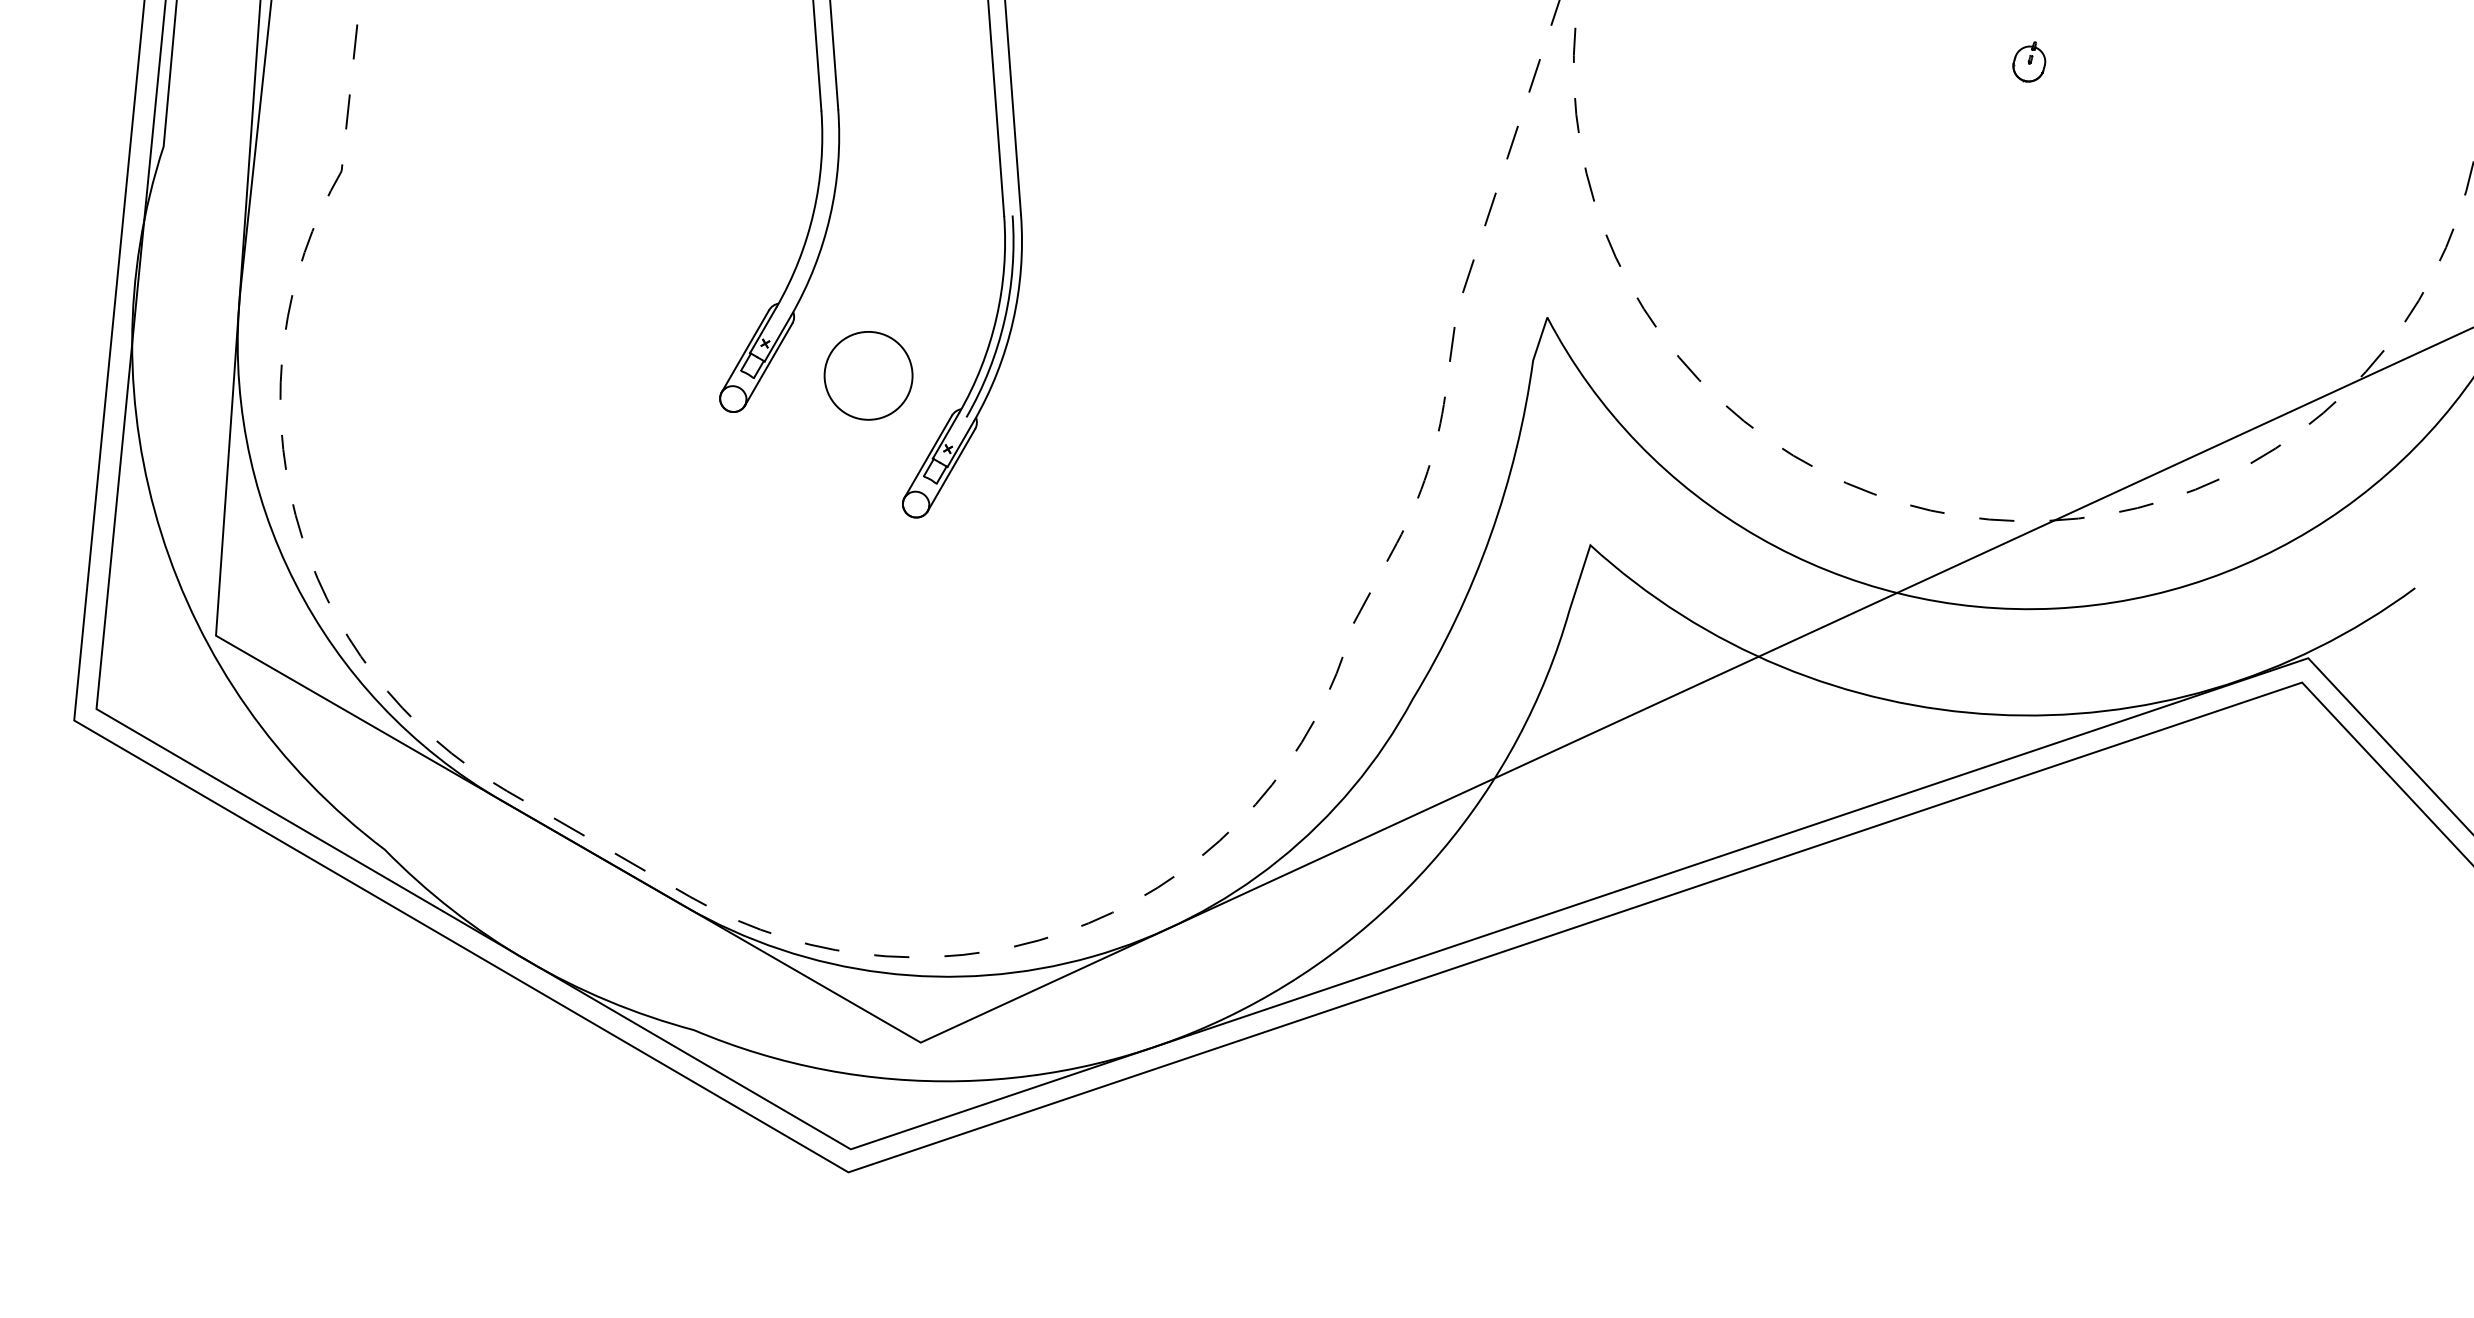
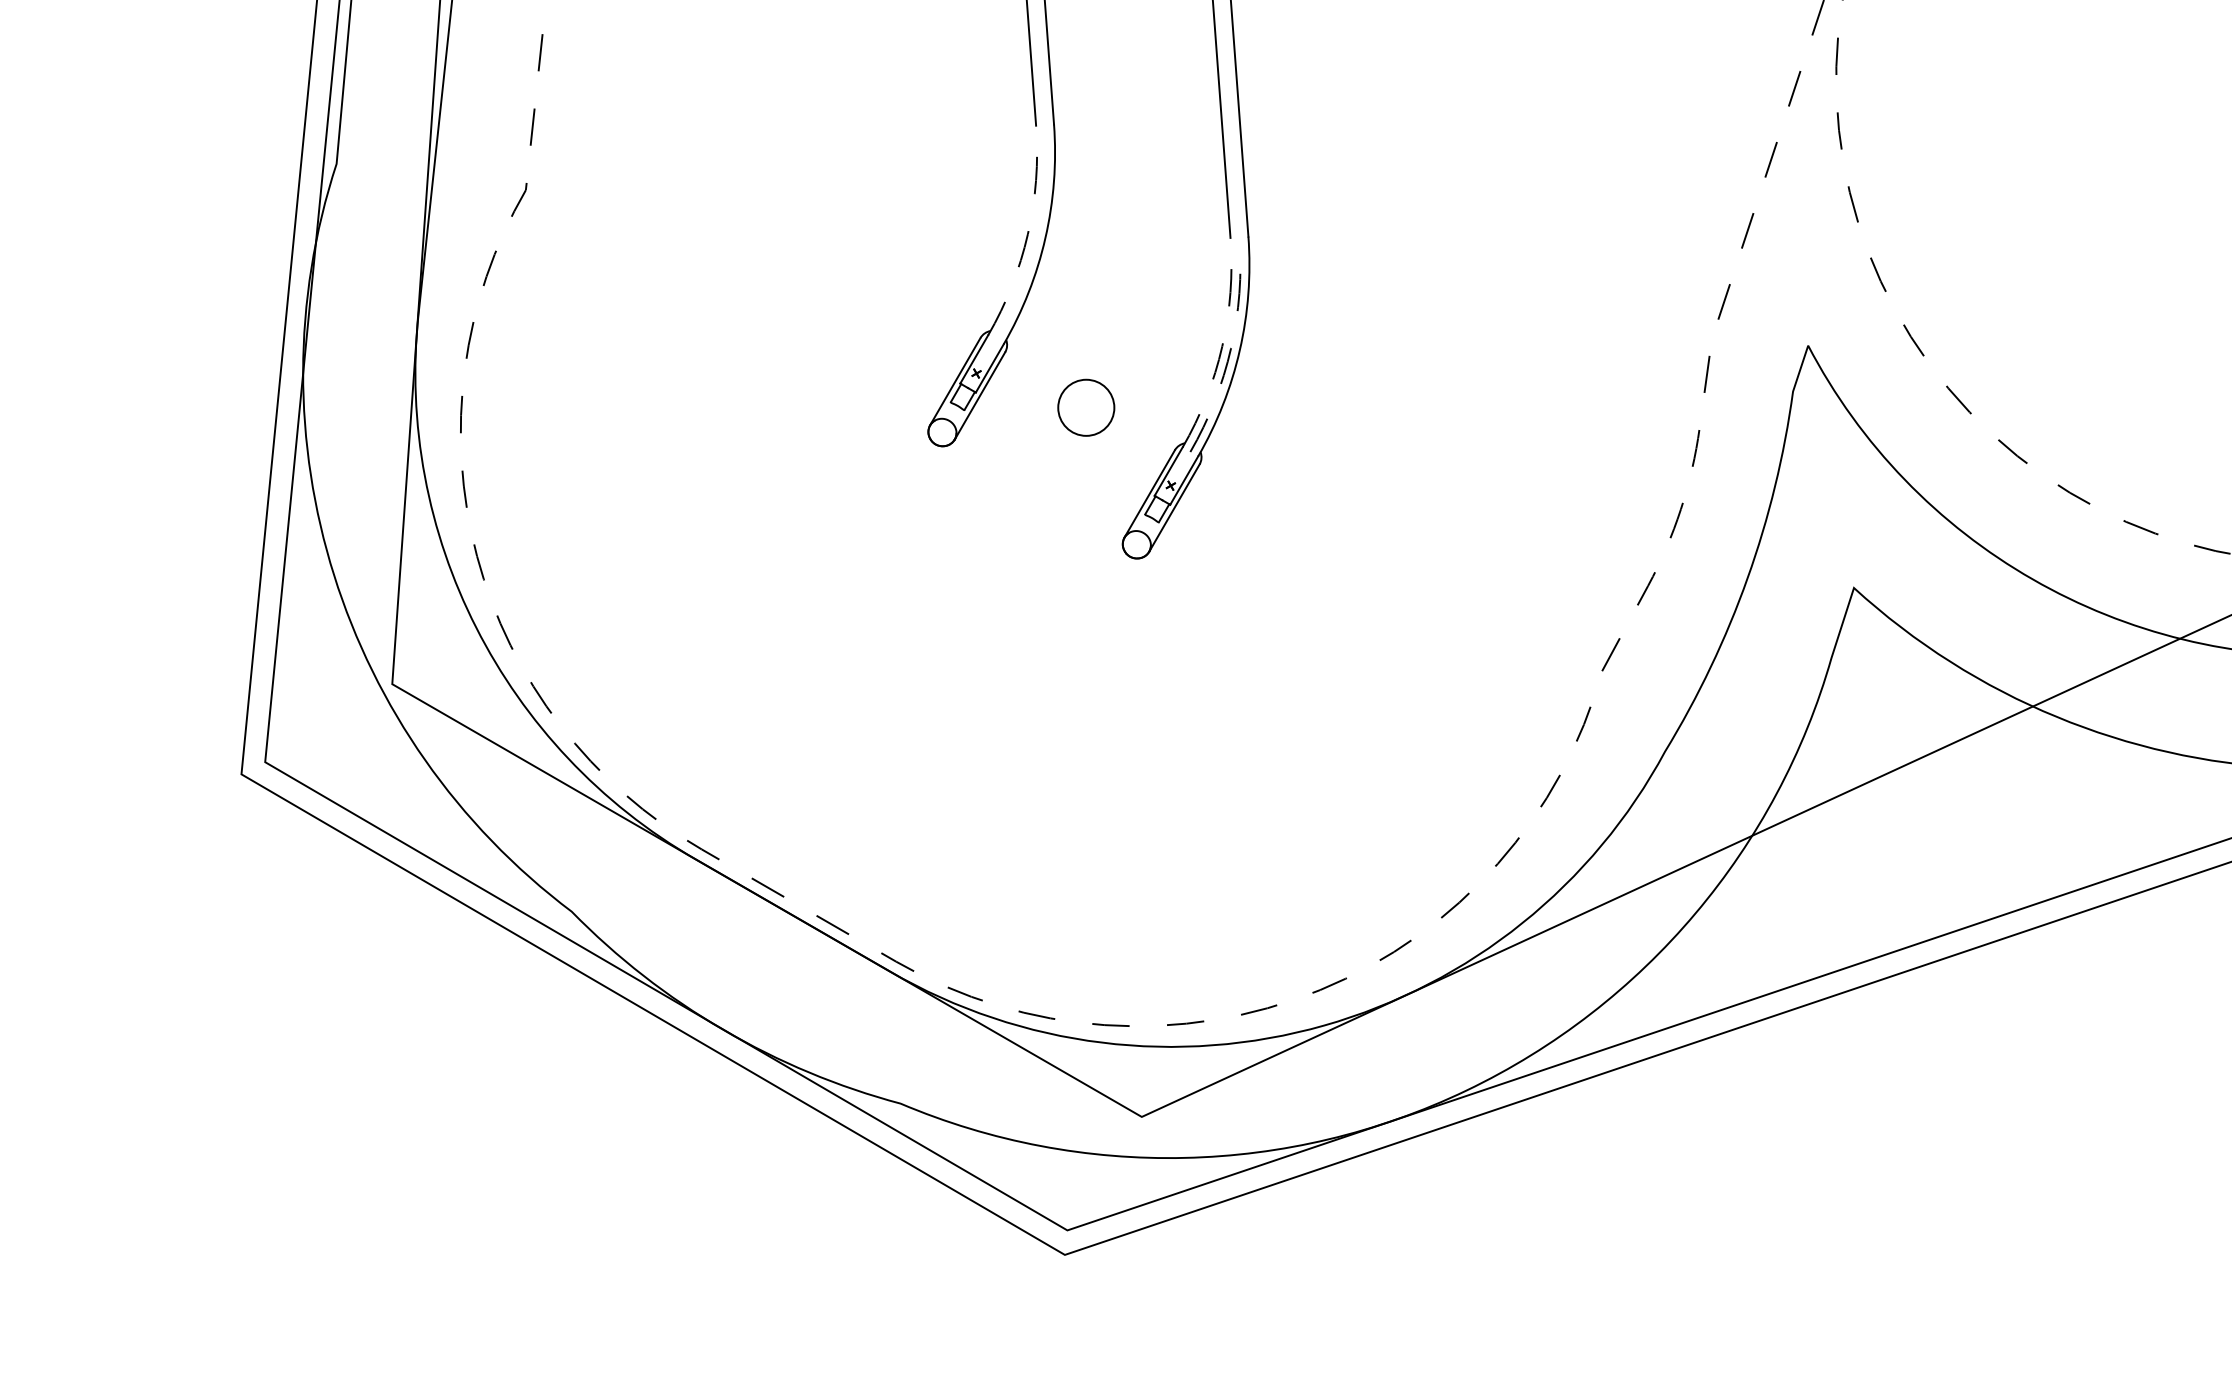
arc: (813, 212) -> (1027, 234), solid -> dashed
arc: (996, 318) -> (1222, 346), solid -> dashed
arc: (1004, 319) -> (1230, 347), solid -> dashed
circle: (868, 375) -> (1086, 407), size x0.6

